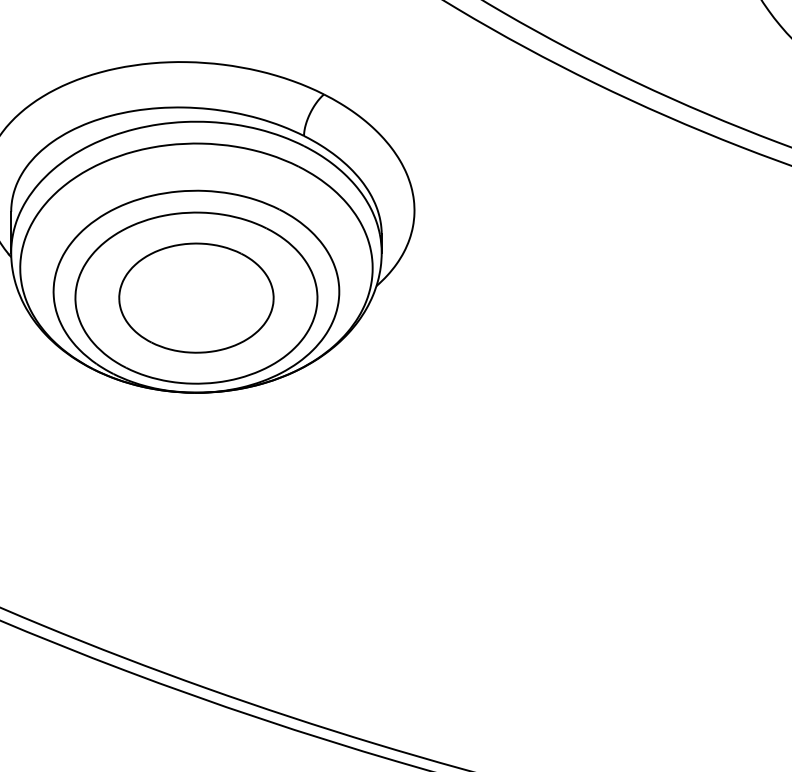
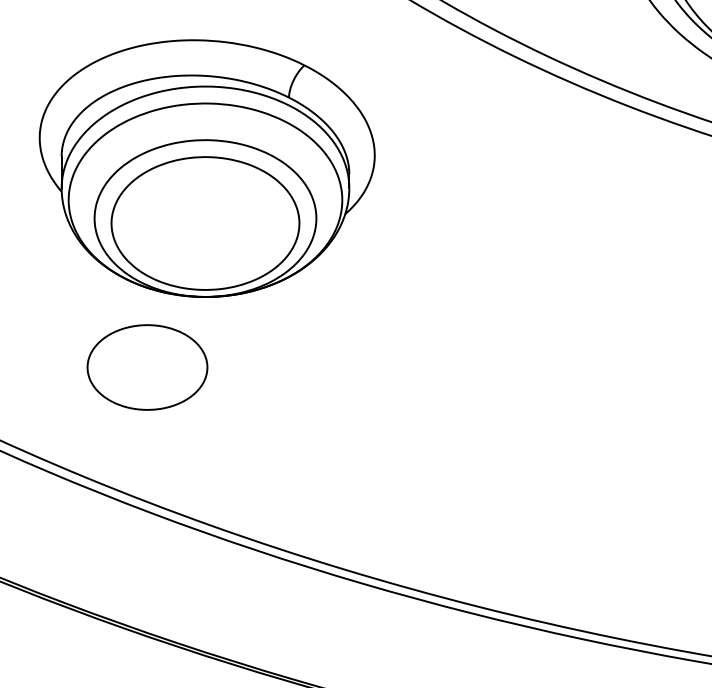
part: (196, 298) -> (147, 367), moved

